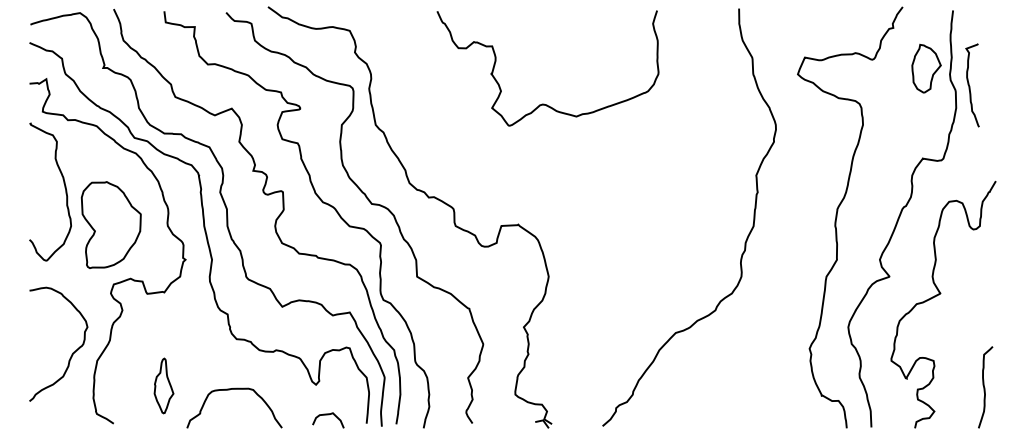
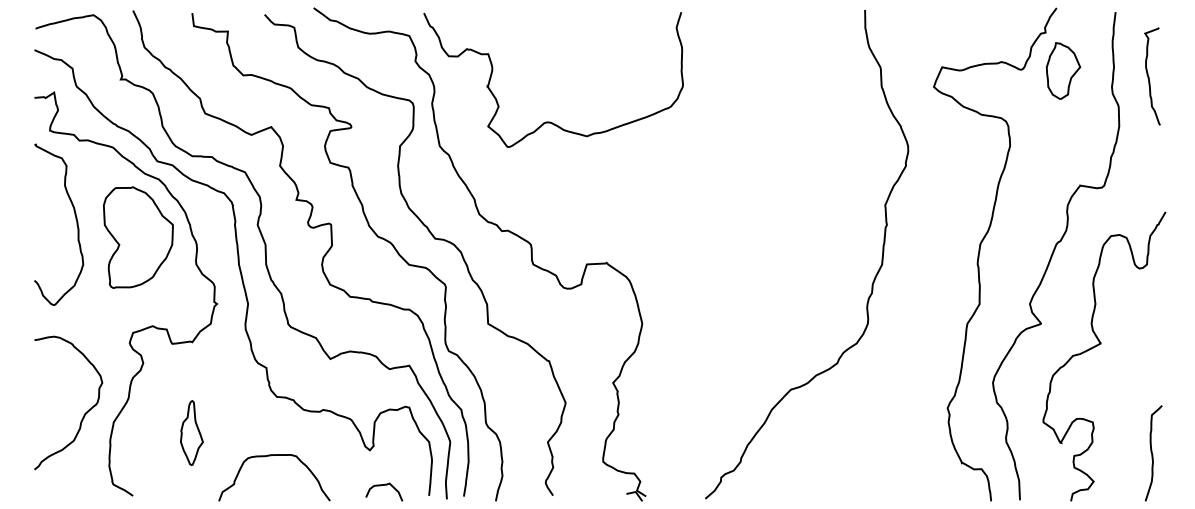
part: (926, 68) -> (1063, 70), moved
curve: (970, 86) -> (1150, 77), moved
curve: (544, 103) -> (549, 121), moved
part: (110, 224) -> (137, 236), moved
part: (163, 385) -> (191, 432), moved

